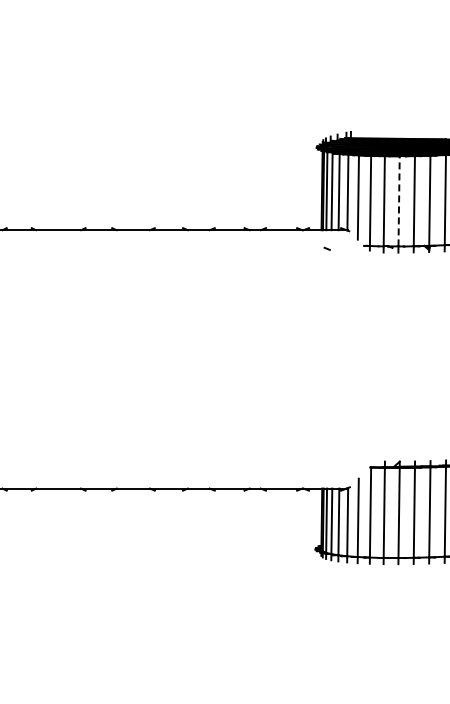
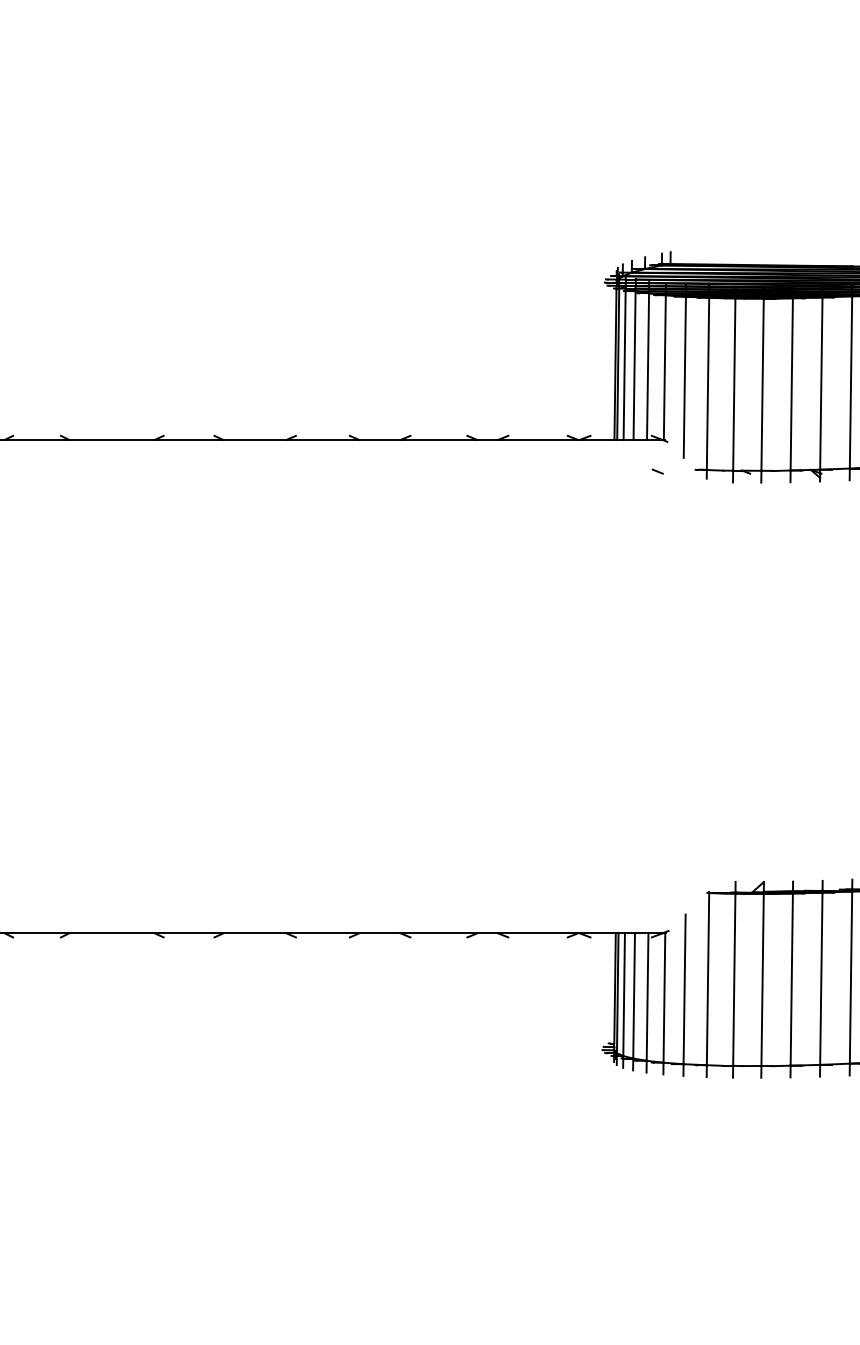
line: (399, 200) -> (763, 383), dashed -> solid
line: (326, 248) -> (656, 470), moved

